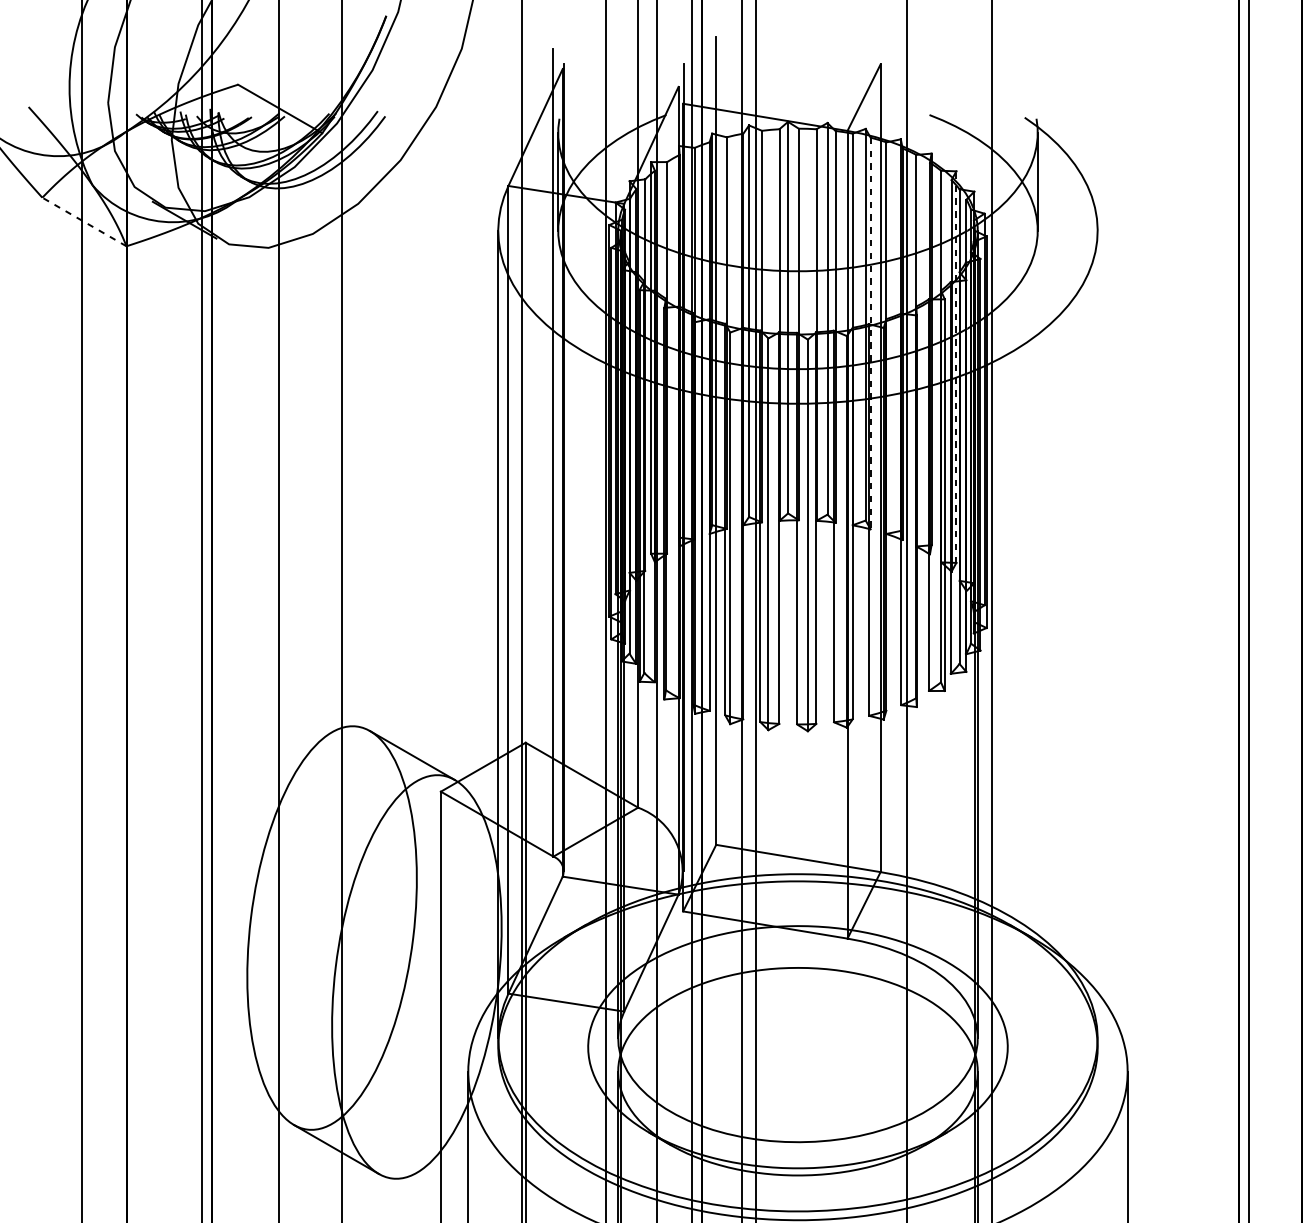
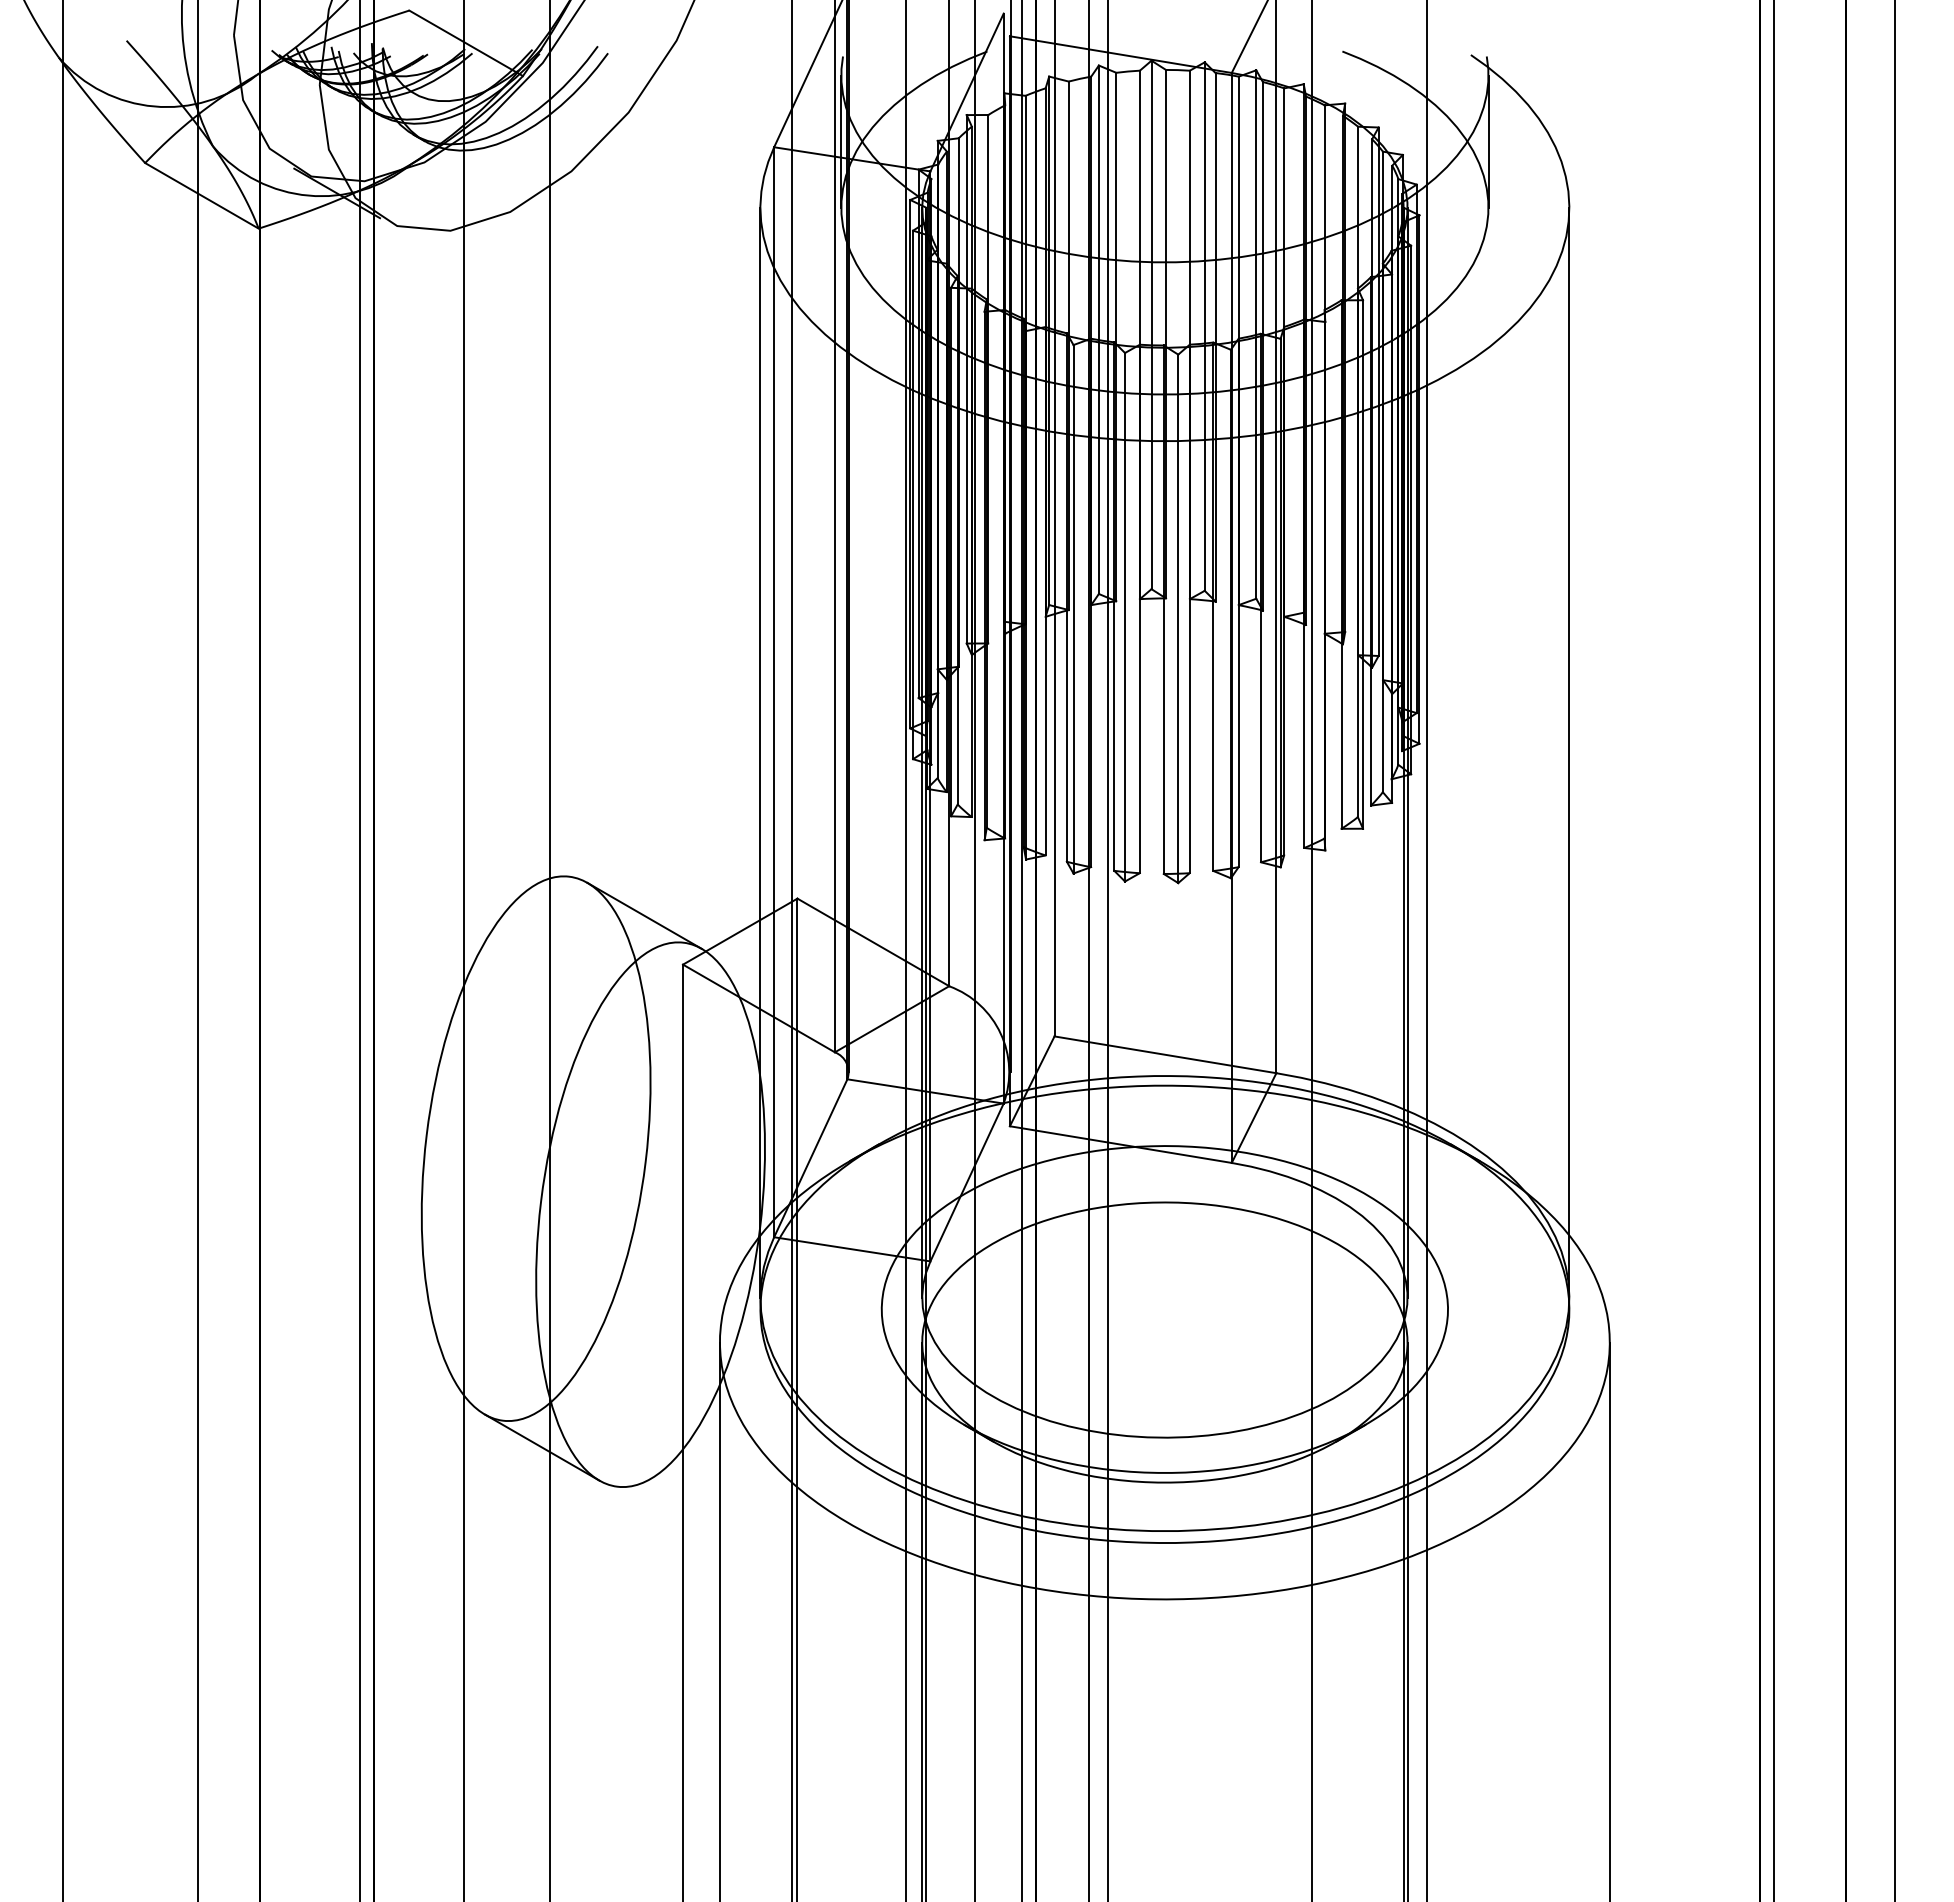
line: (84, 221) -> (201, 195), dashed -> solid
line: (870, 333) -> (1262, 346), dashed -> solid
line: (956, 366) -> (1378, 391), dashed -> solid
line: (1097, 634) -> (1569, 752), added

